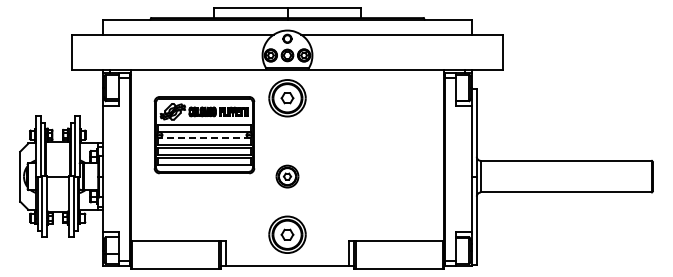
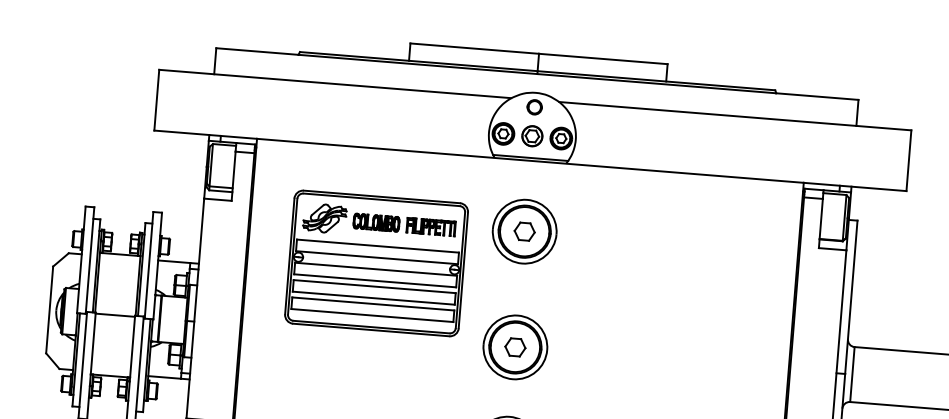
part: (287, 98) -> (524, 232), moved
line: (203, 138) -> (374, 269), dashed -> solid
part: (287, 176) -> (515, 347), size x1.67

